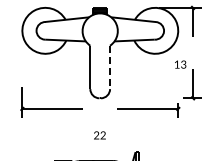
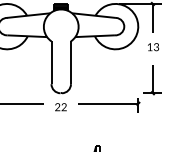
text: (180, 64) -> (153, 47), moved
line: (110, 67) -> (71, 62), dashed -> solid
text: (99, 135) -> (60, 107), moved

